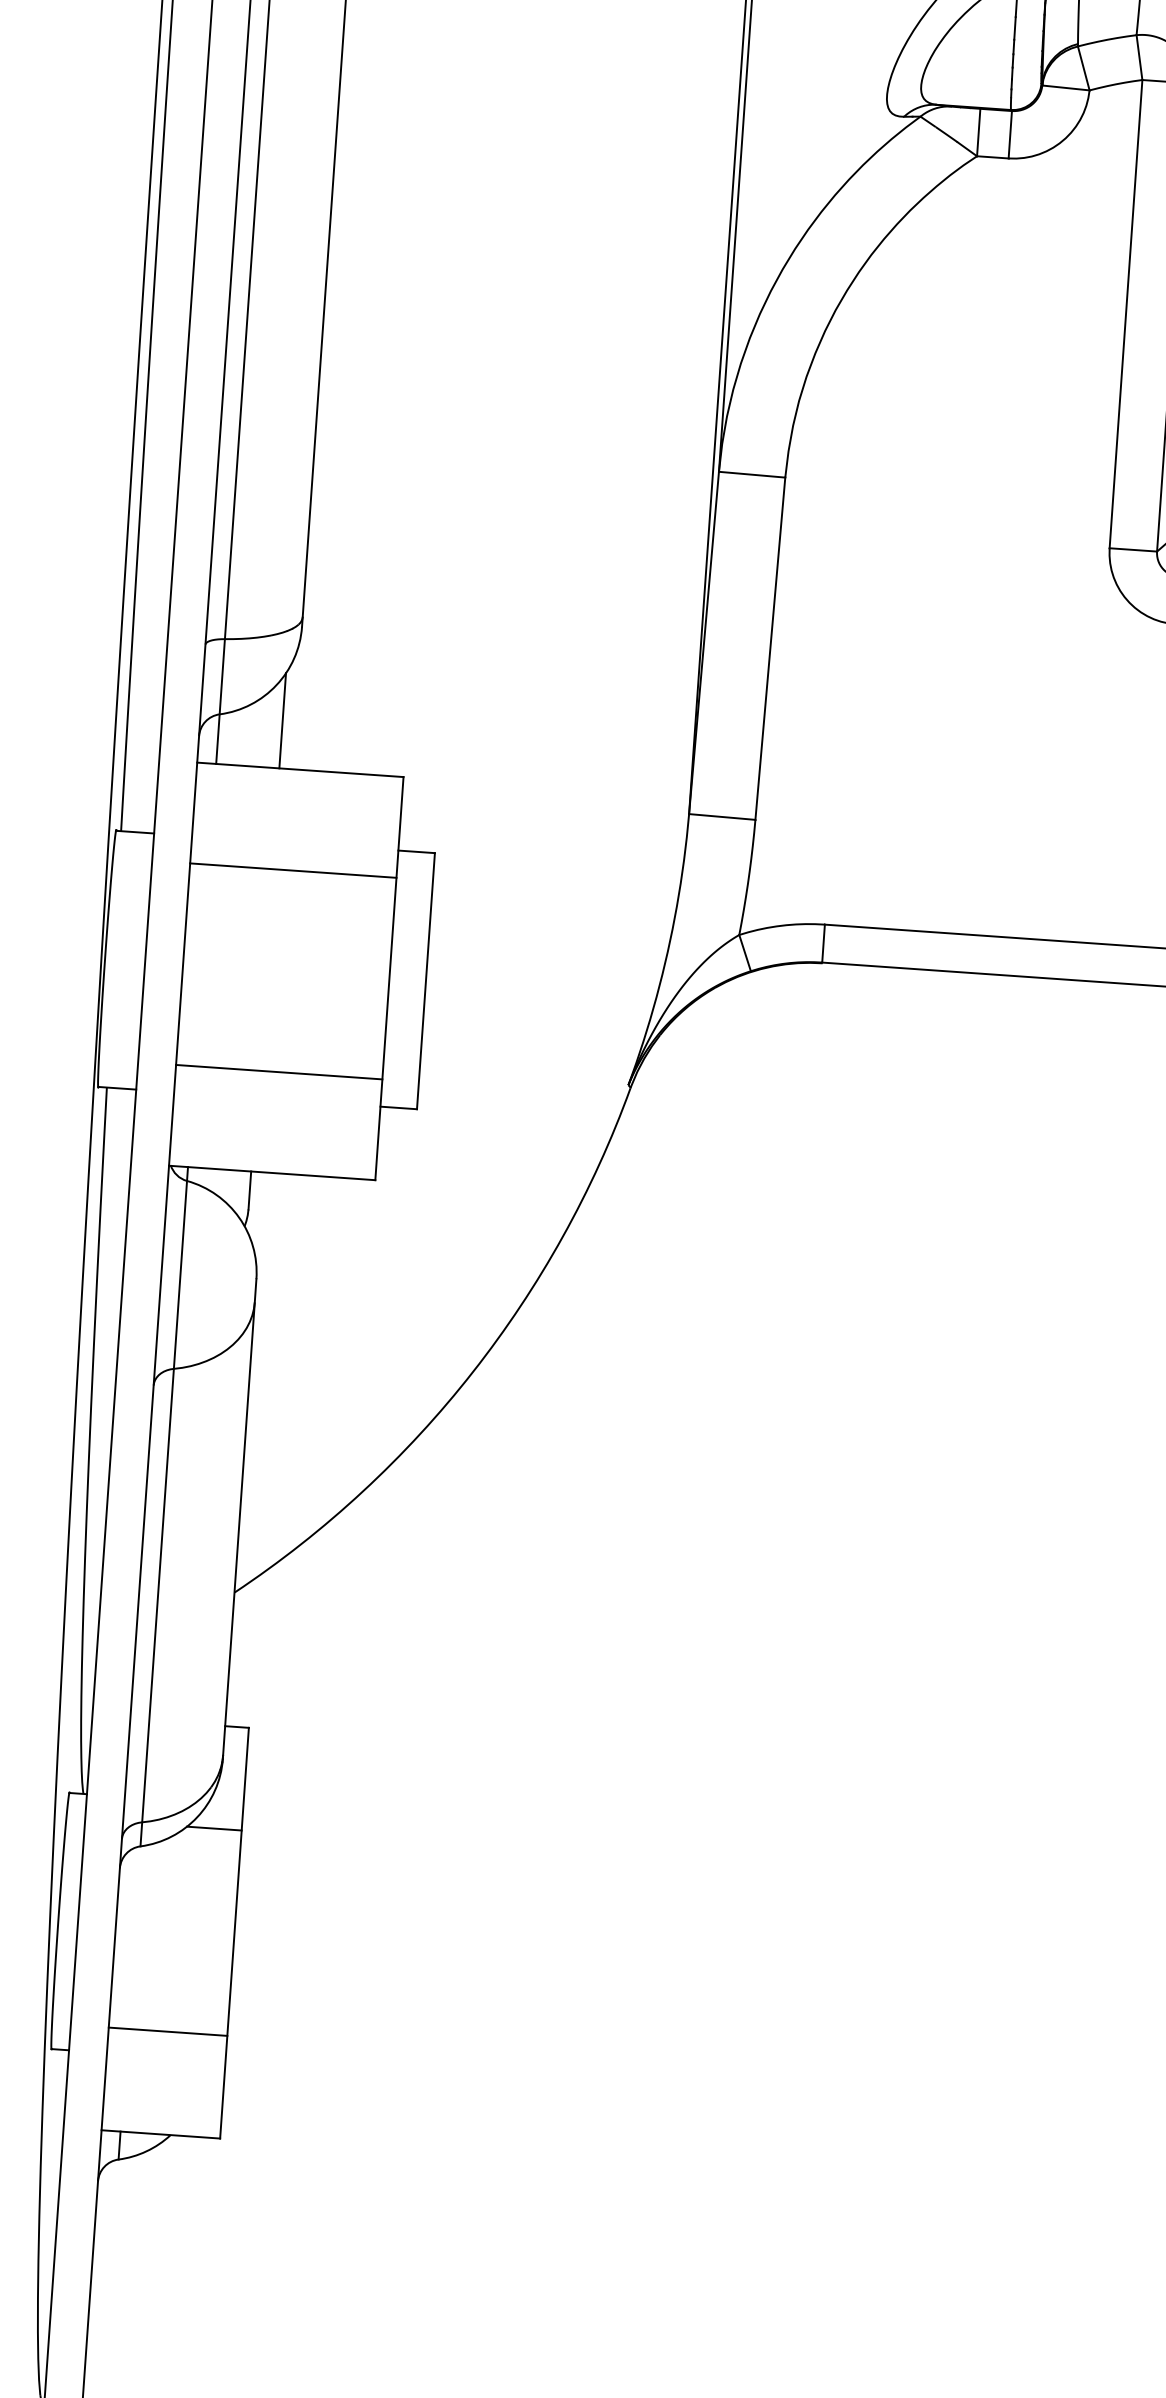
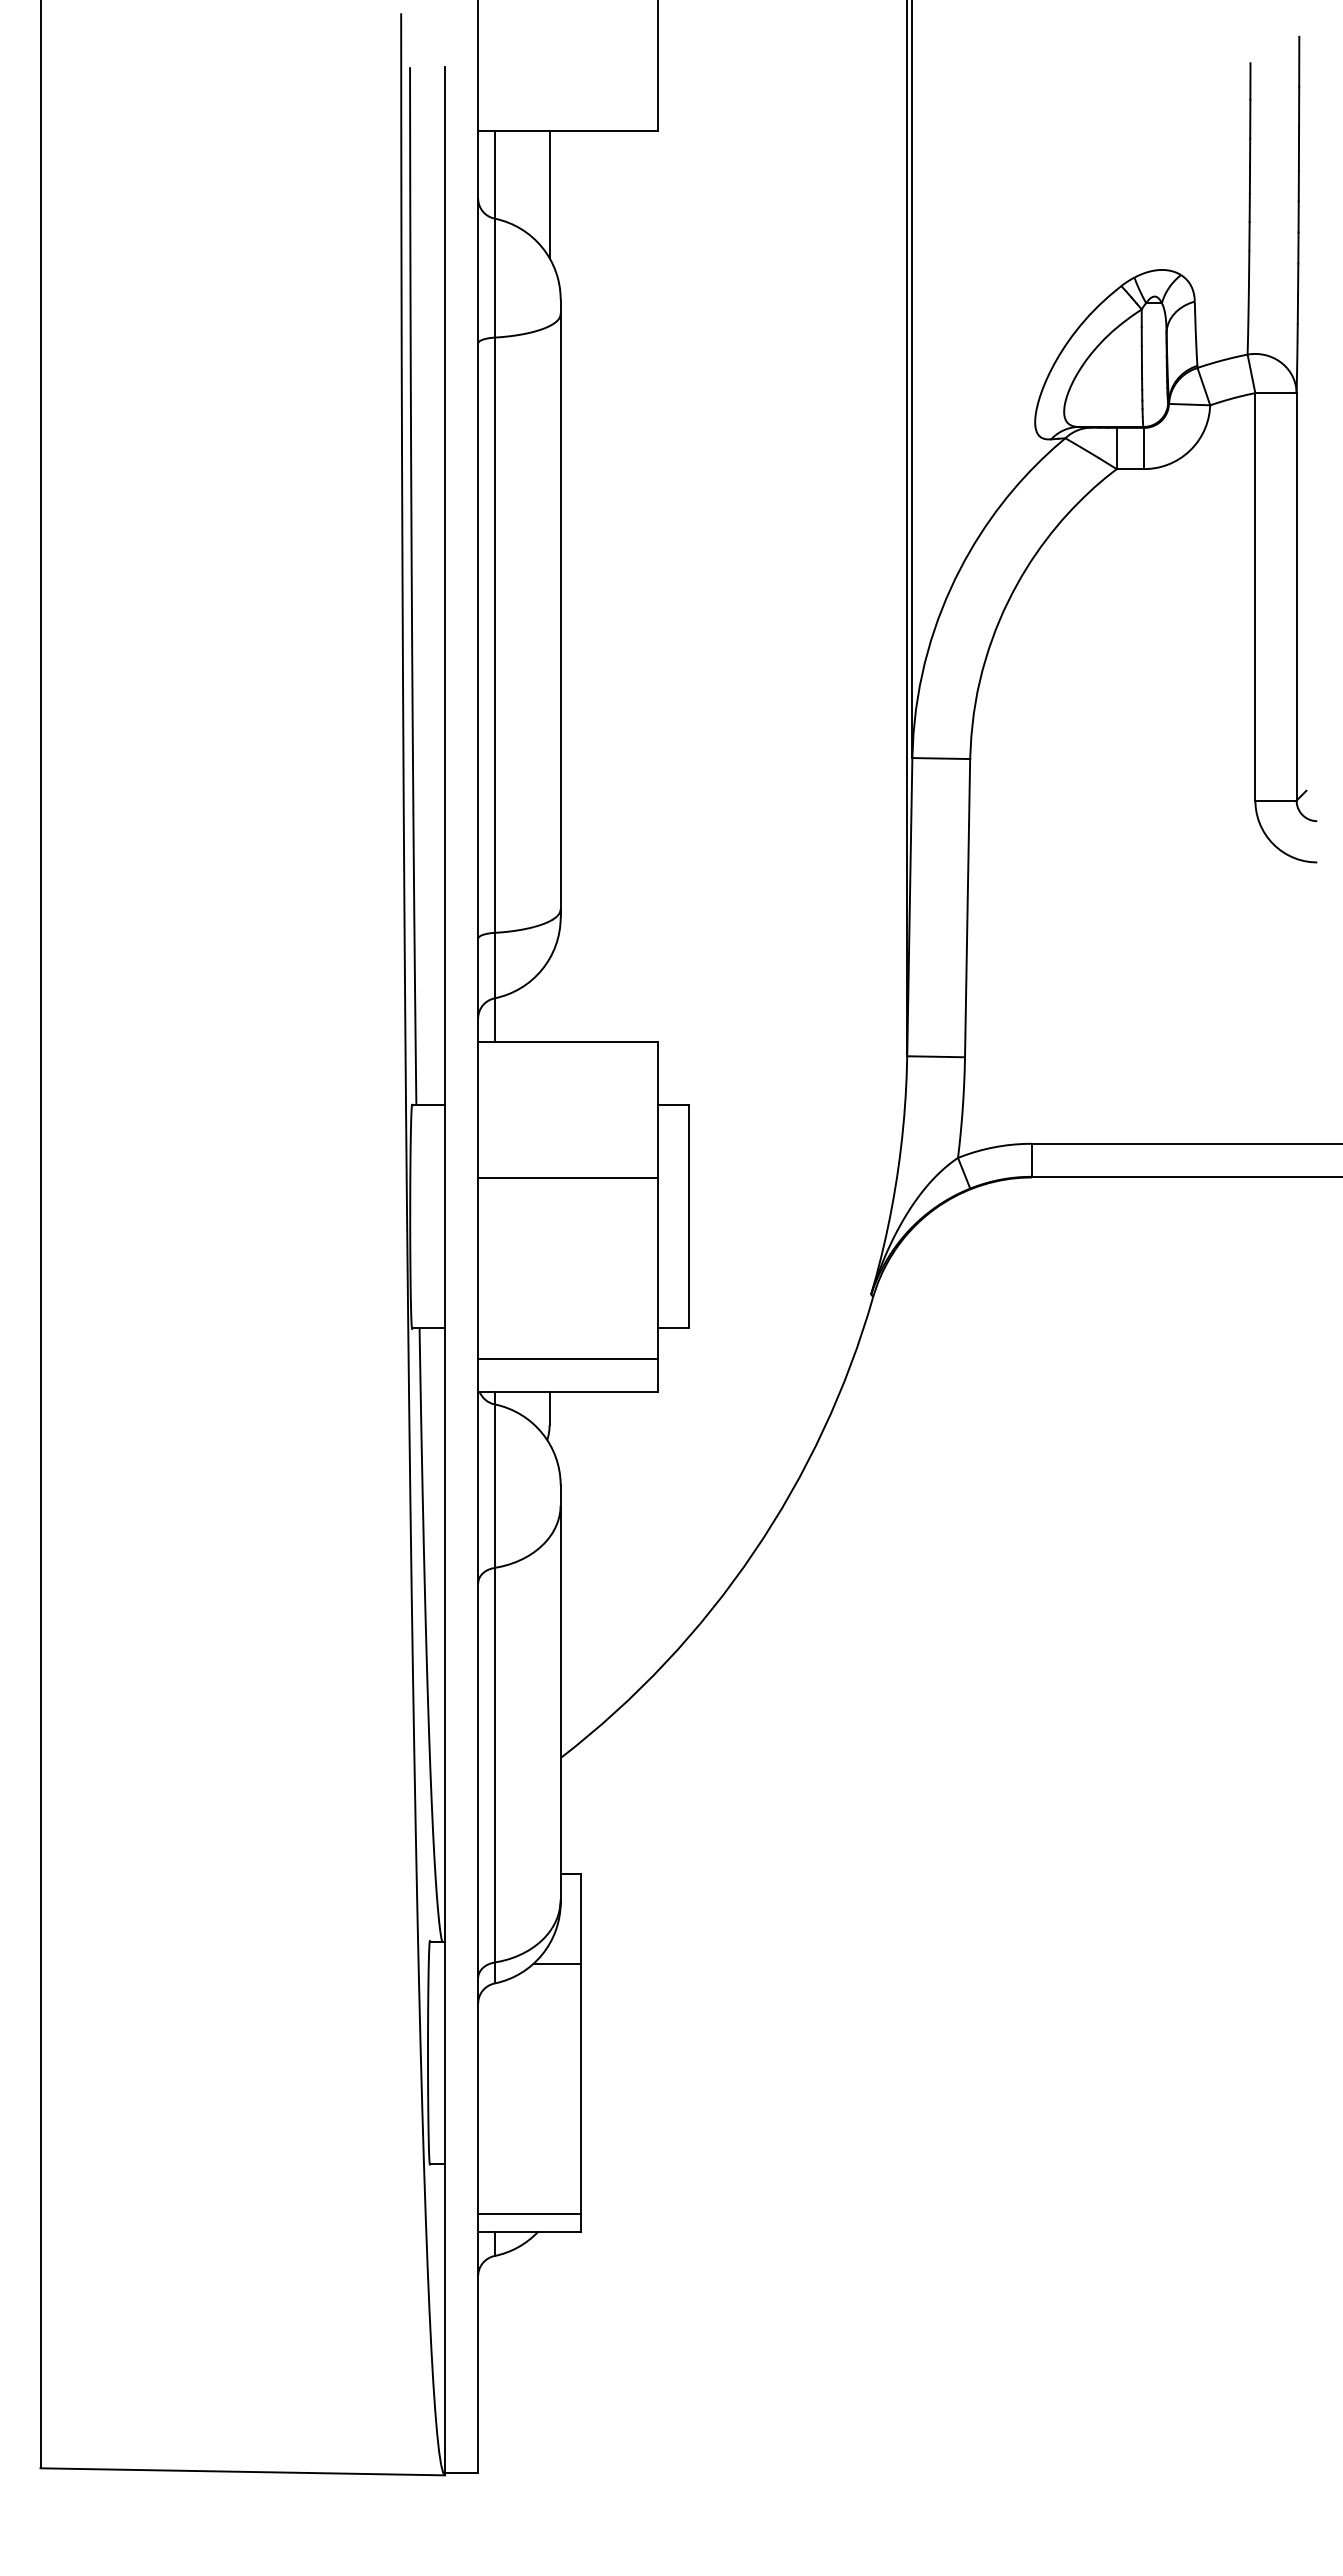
line: (282, 720) -> (549, 999), removed
line: (292, 870) -> (567, 1178), moved
line: (278, 1072) -> (567, 1358), moved
line: (167, 2031) -> (529, 2214), moved

